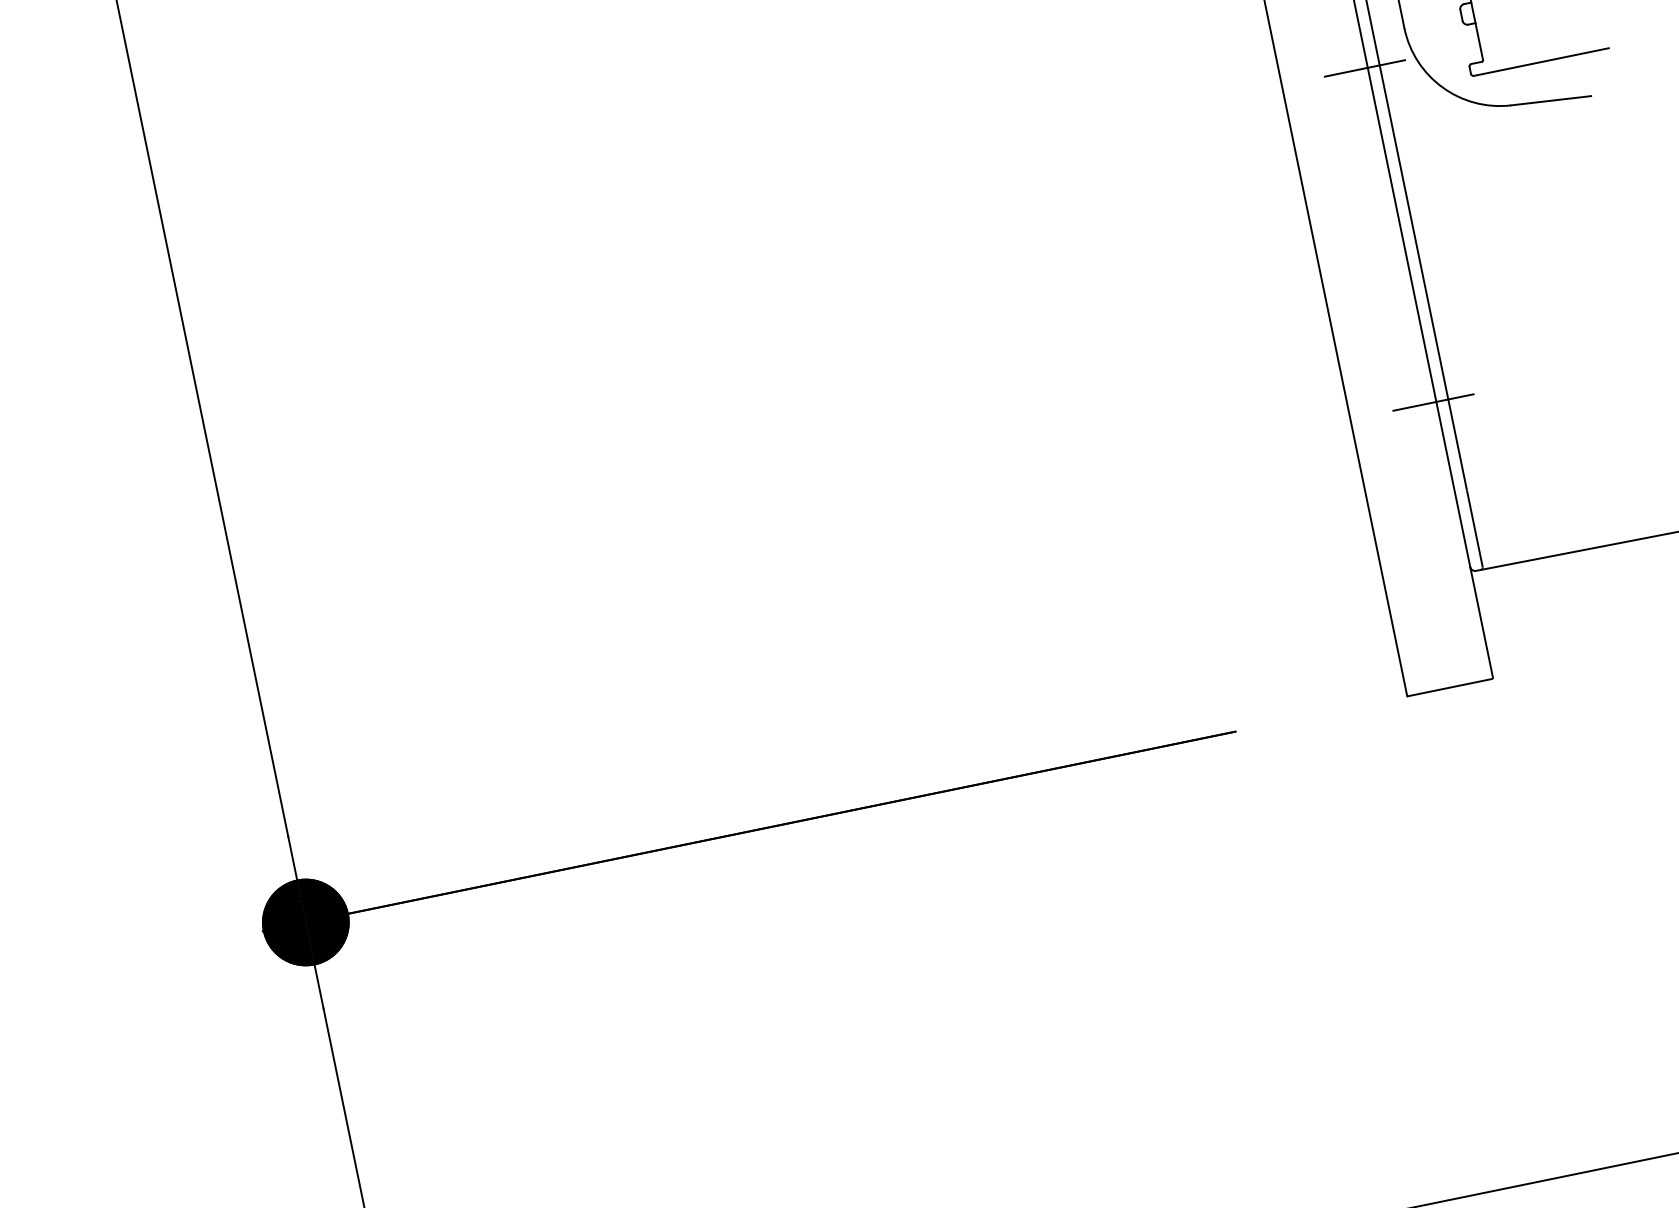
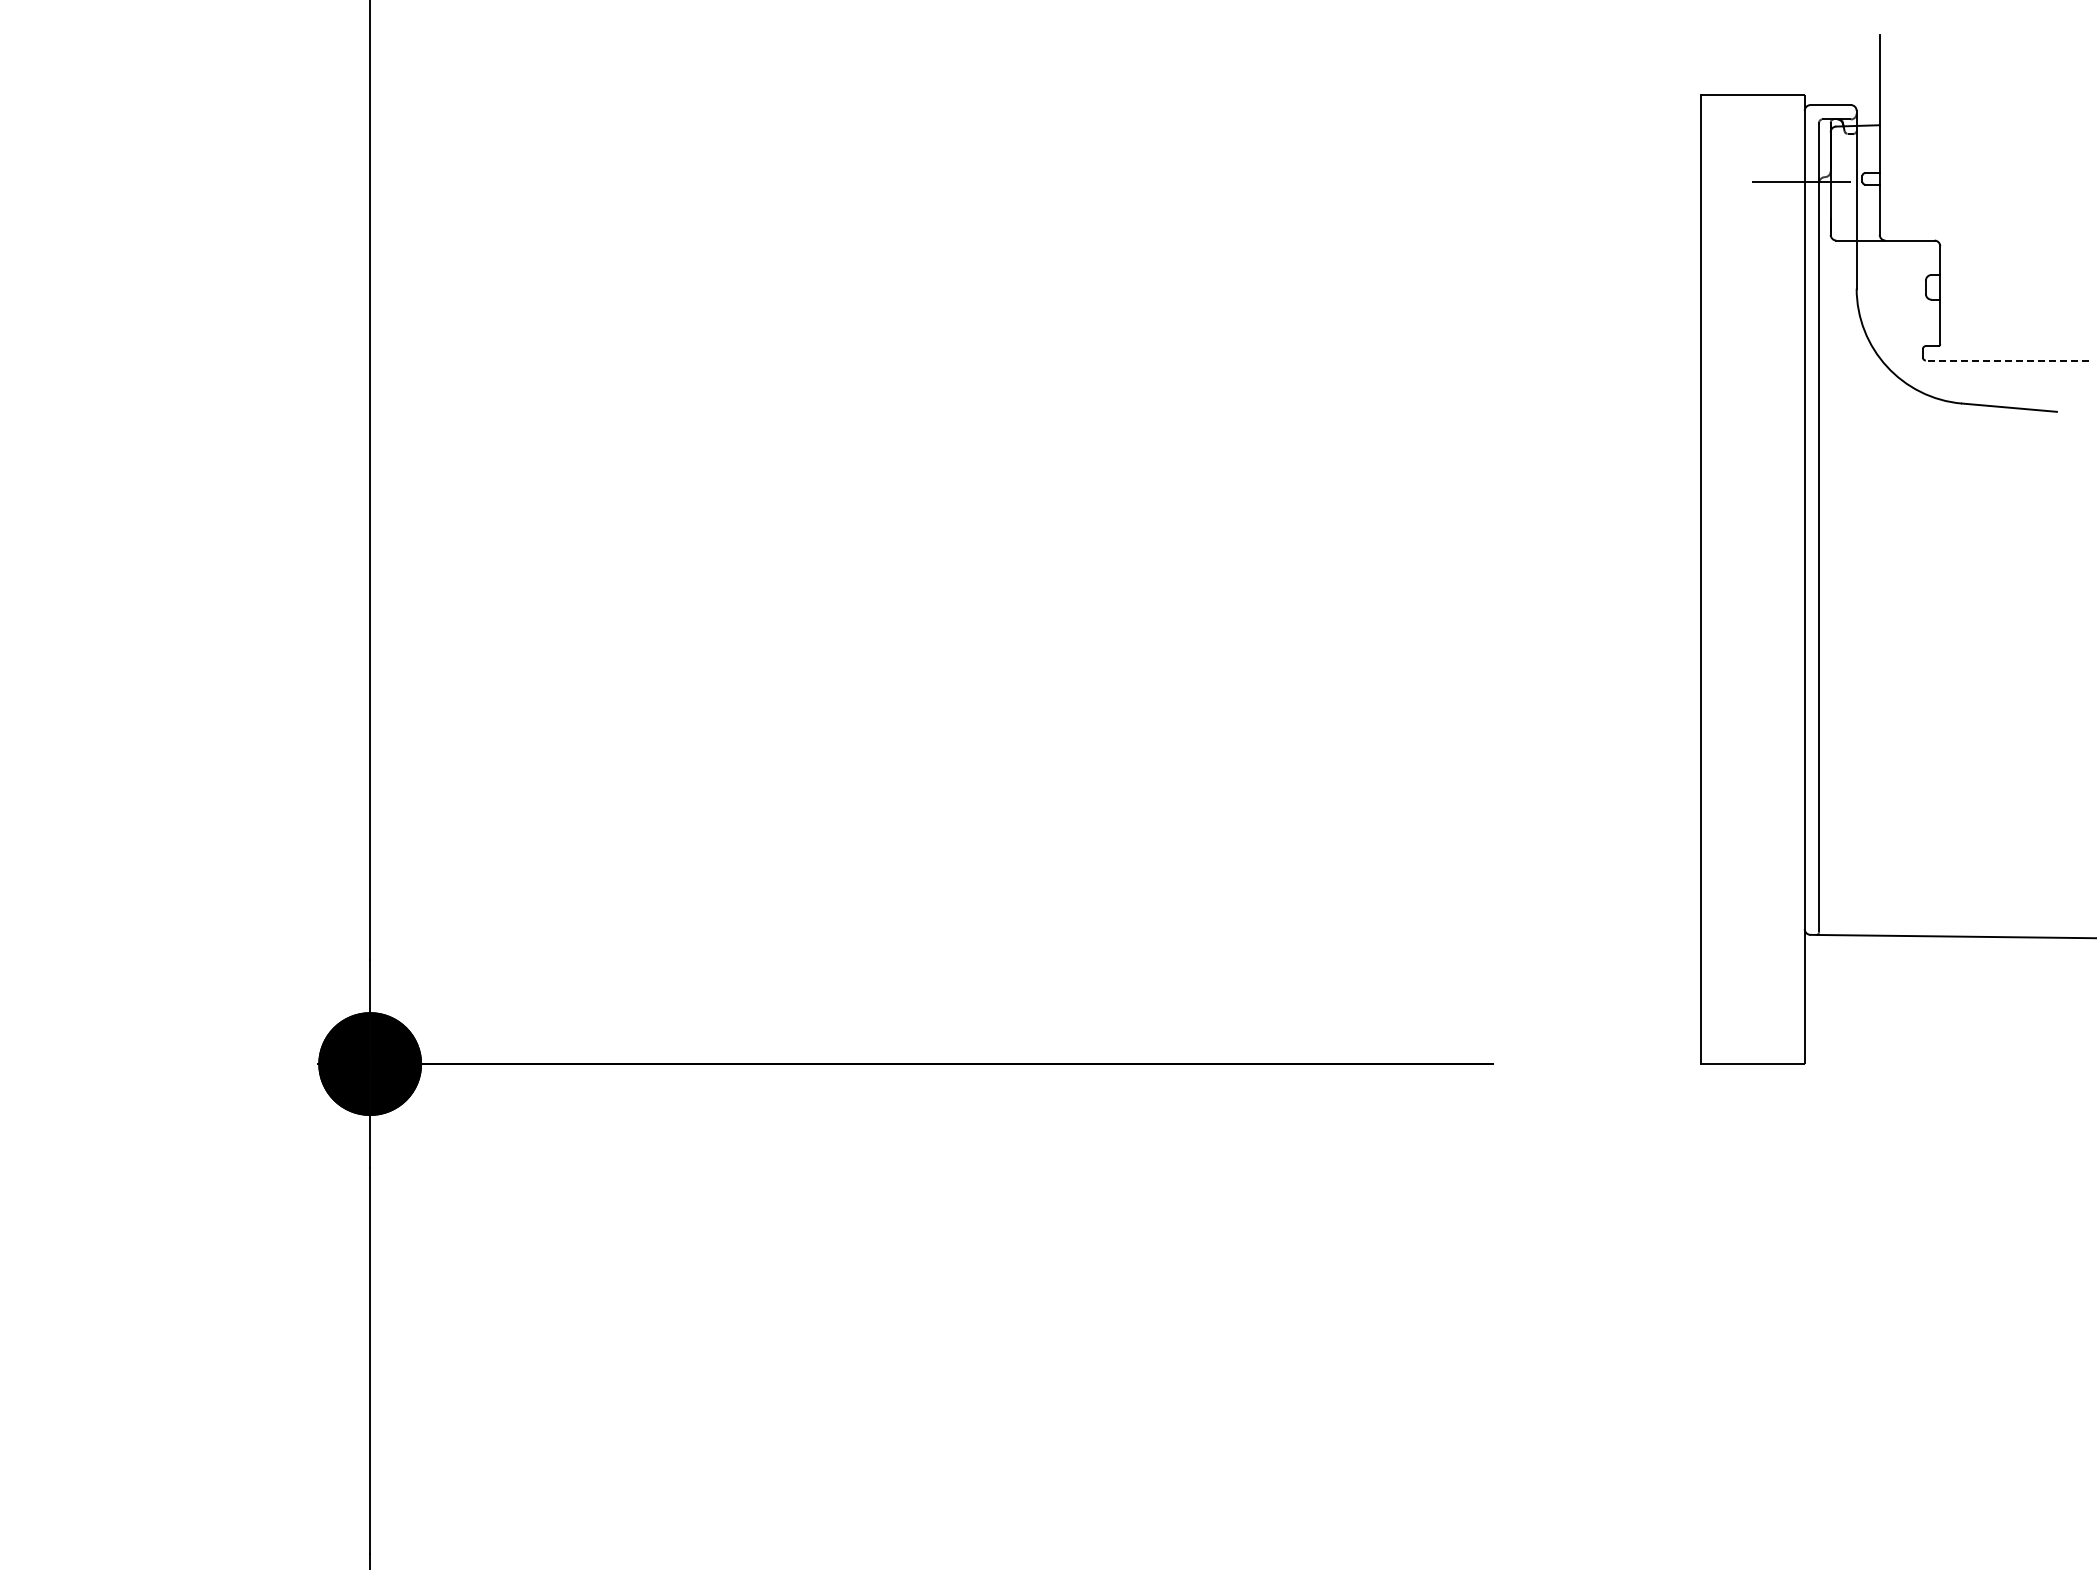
line: (1541, 62) -> (2007, 360), solid -> dashed
line: (1364, 68) -> (1800, 325), removed
line: (1432, 402) -> (1800, 729), removed

